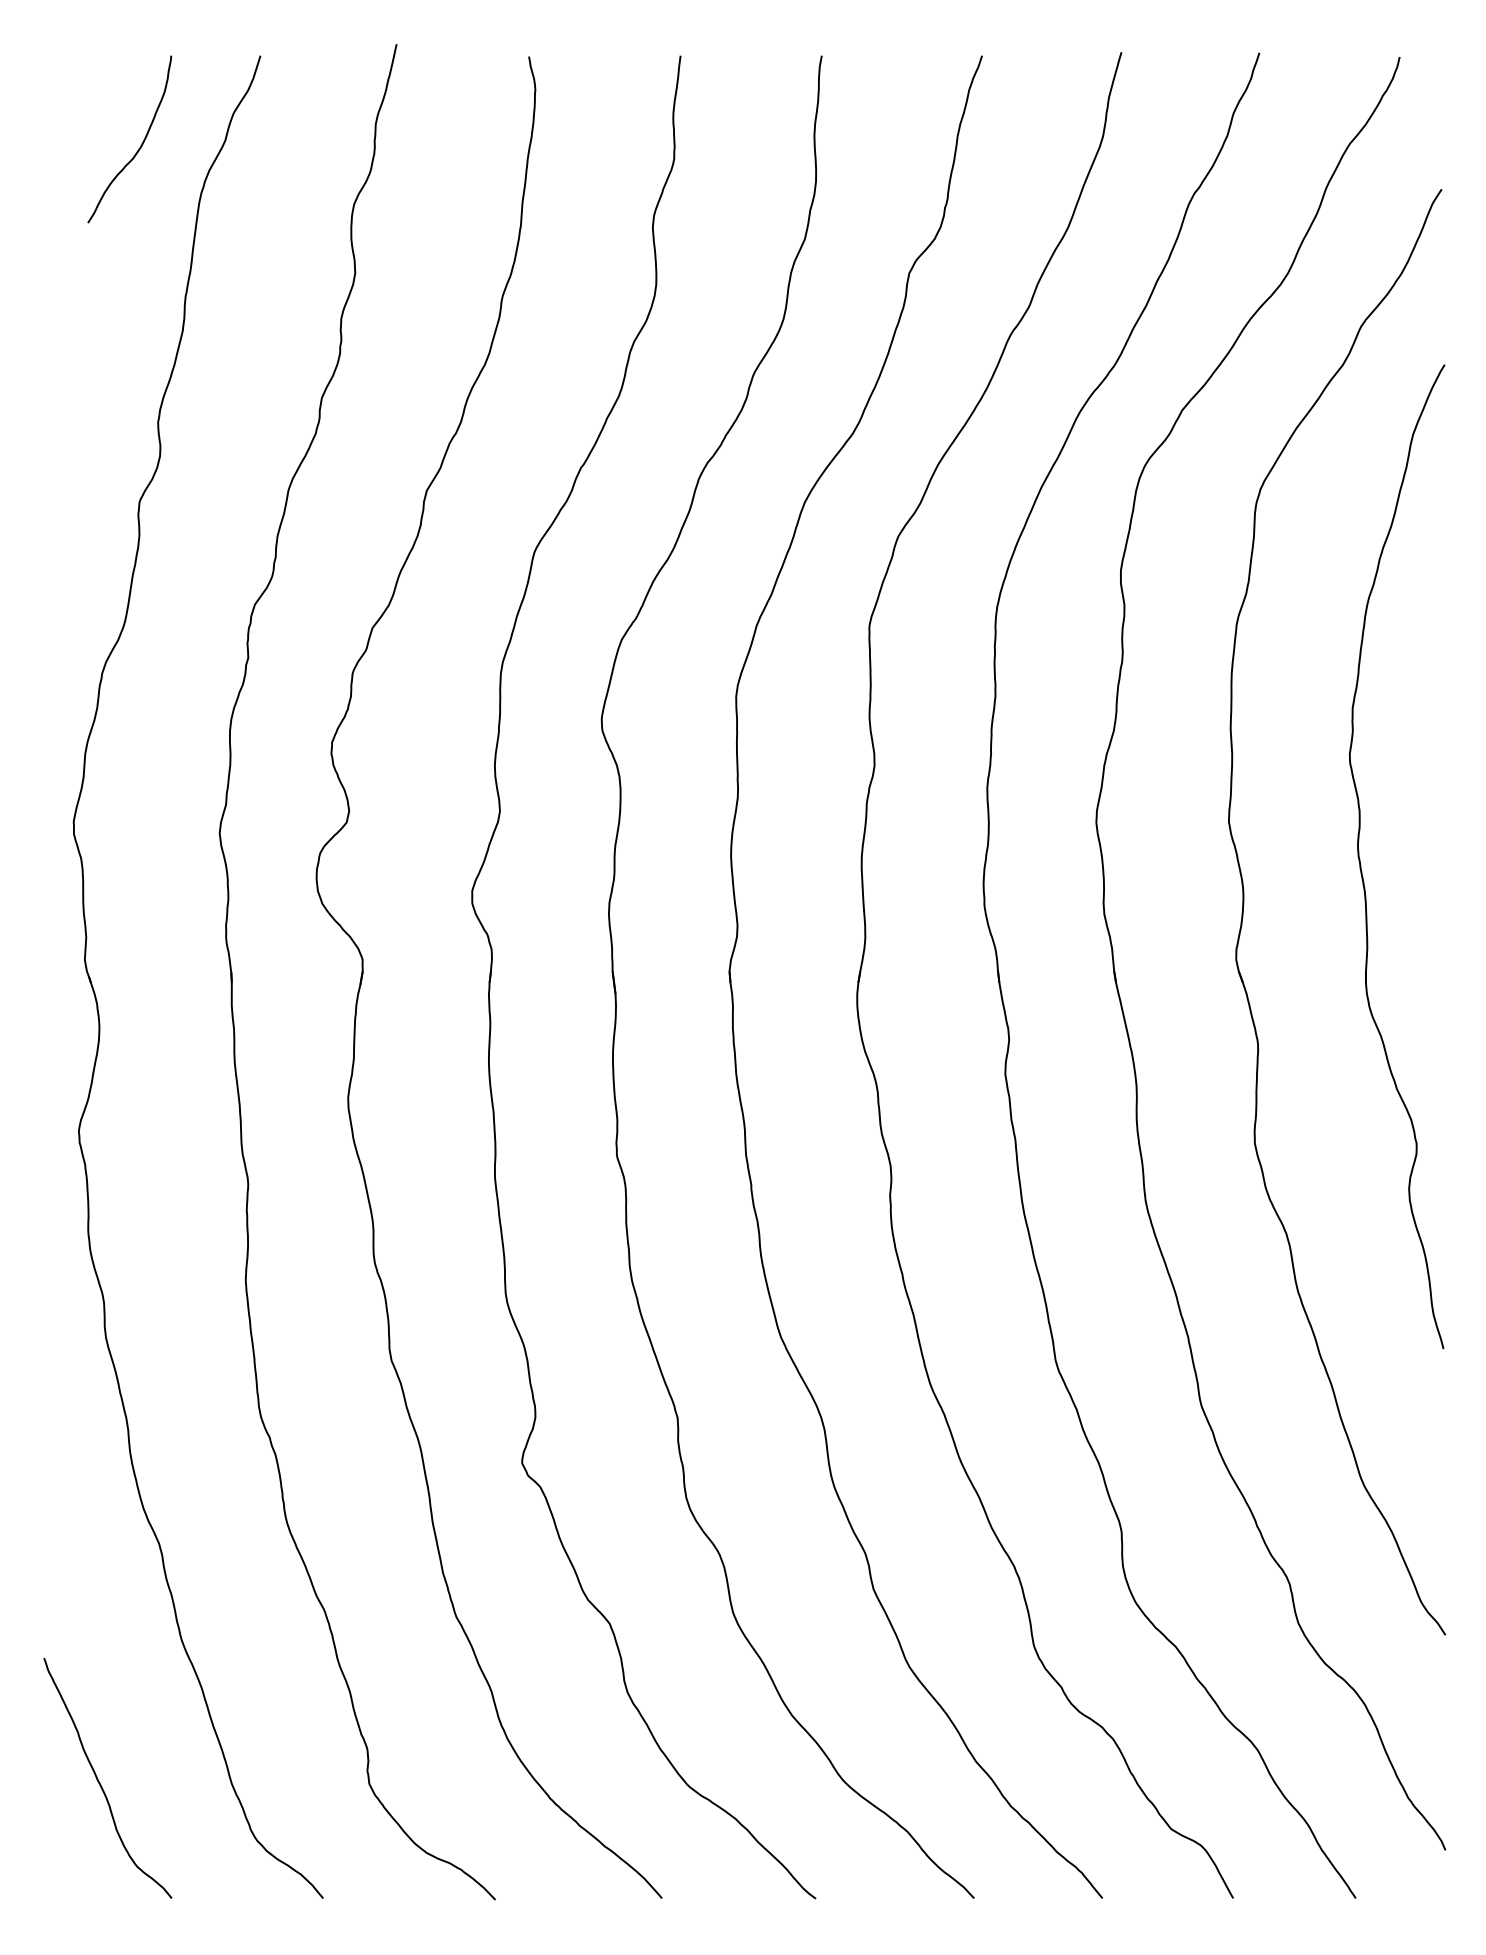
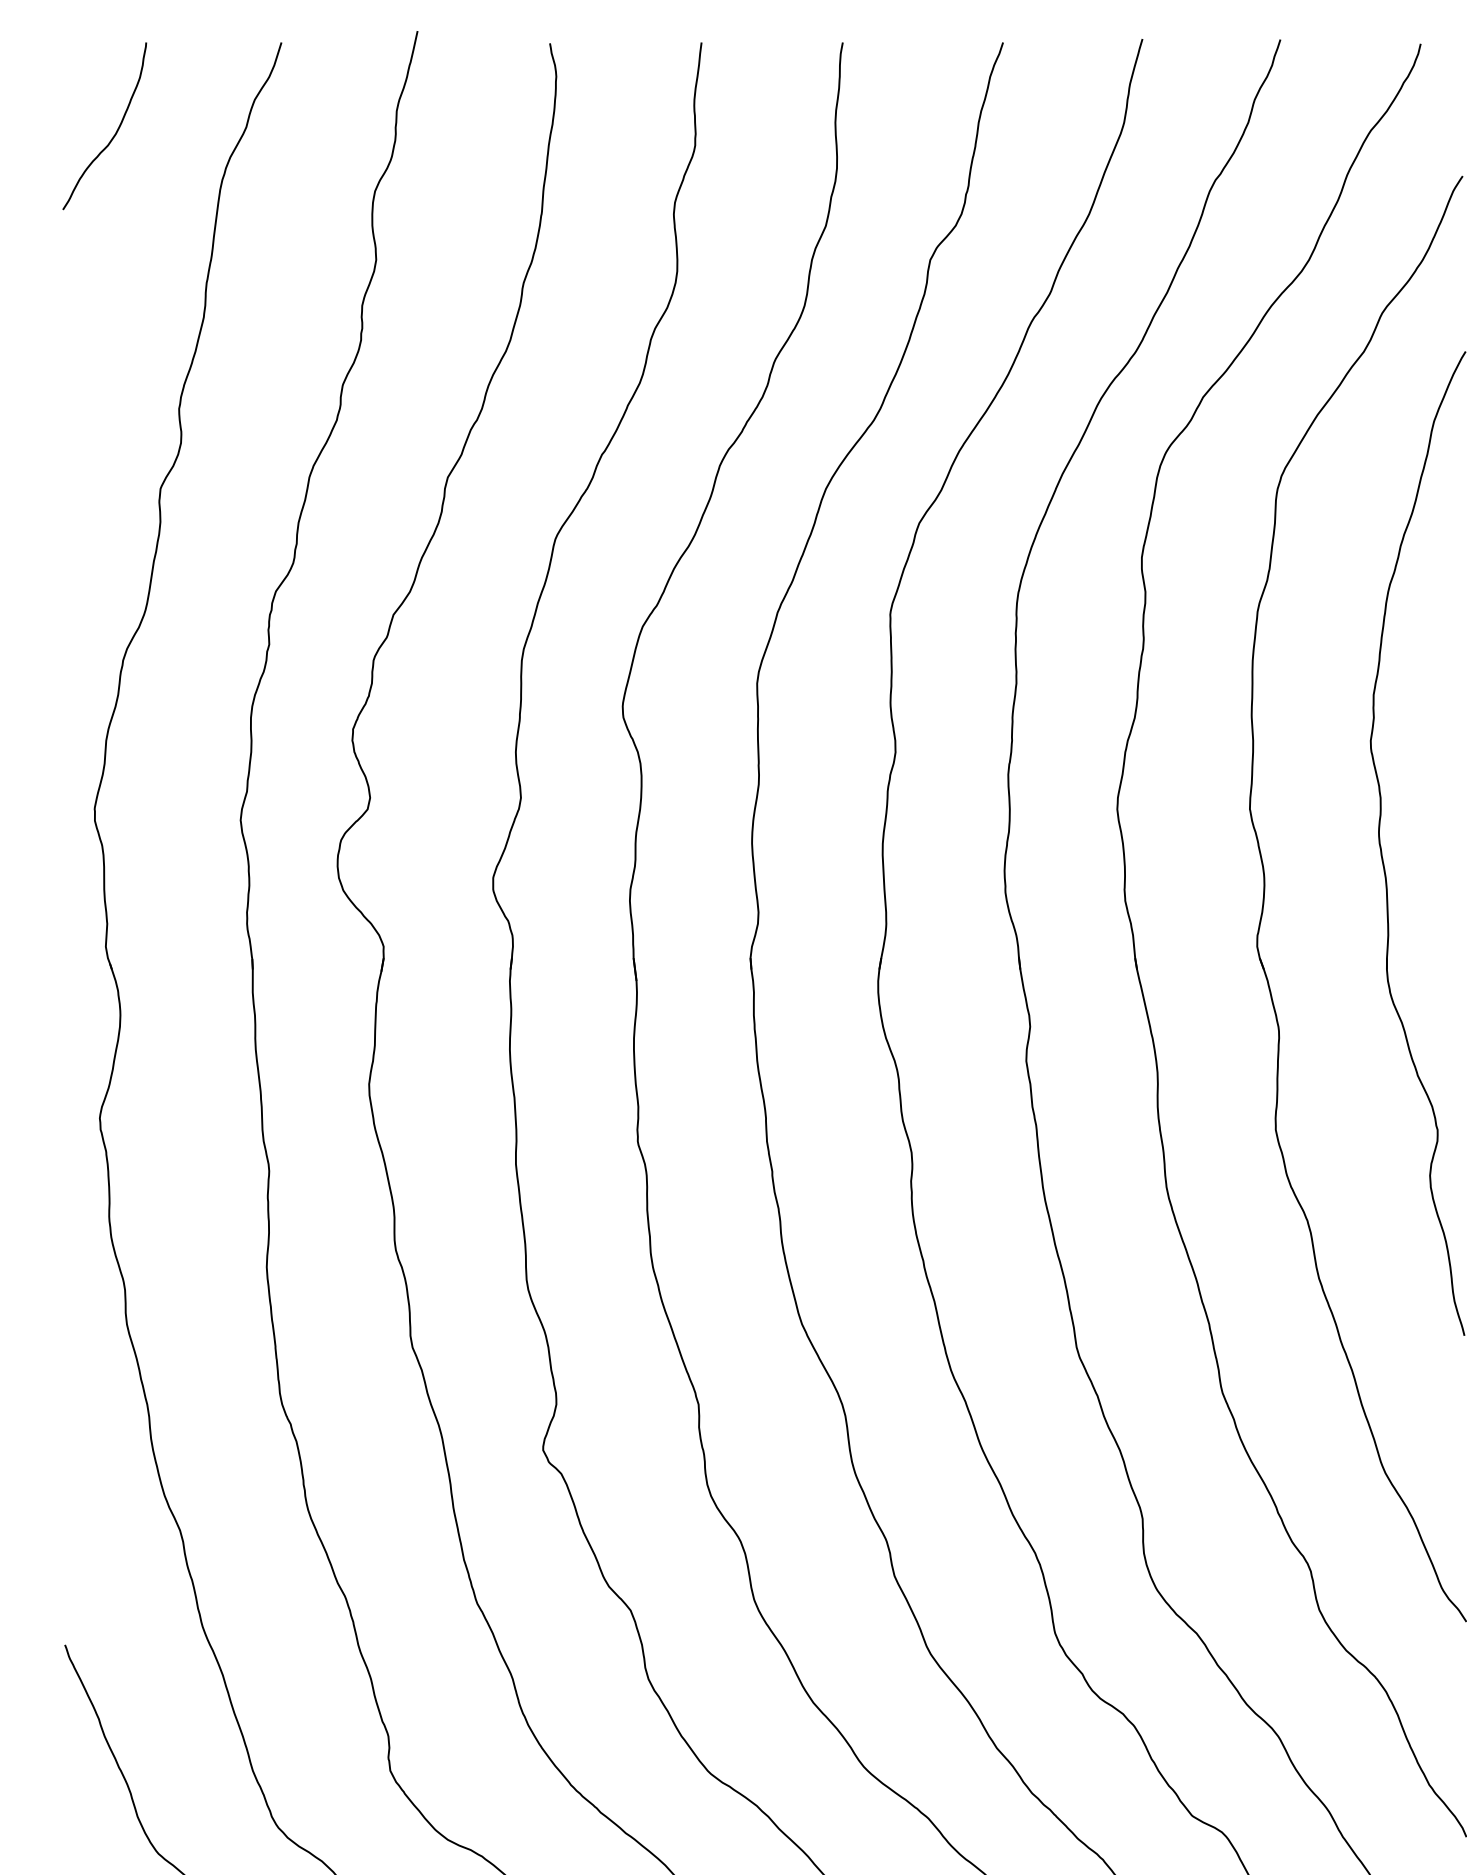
curve: (140, 145) -> (115, 132), moved

